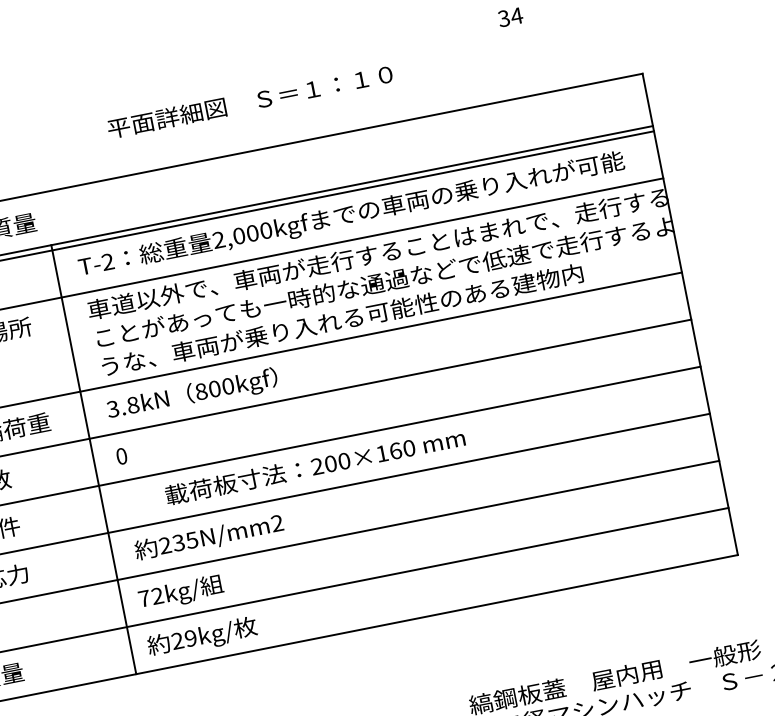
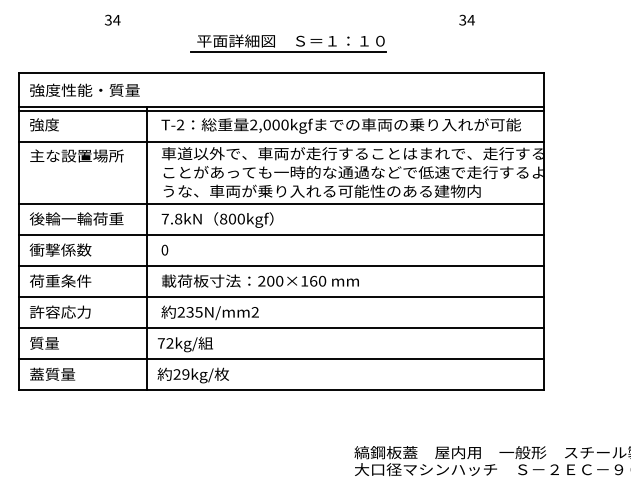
line: (249, 118) -> (288, 51), added
text: (111, 408) -> (164, 218), 3.8kN -> 7.8kN
text: (315, 465) -> (260, 280), moved

